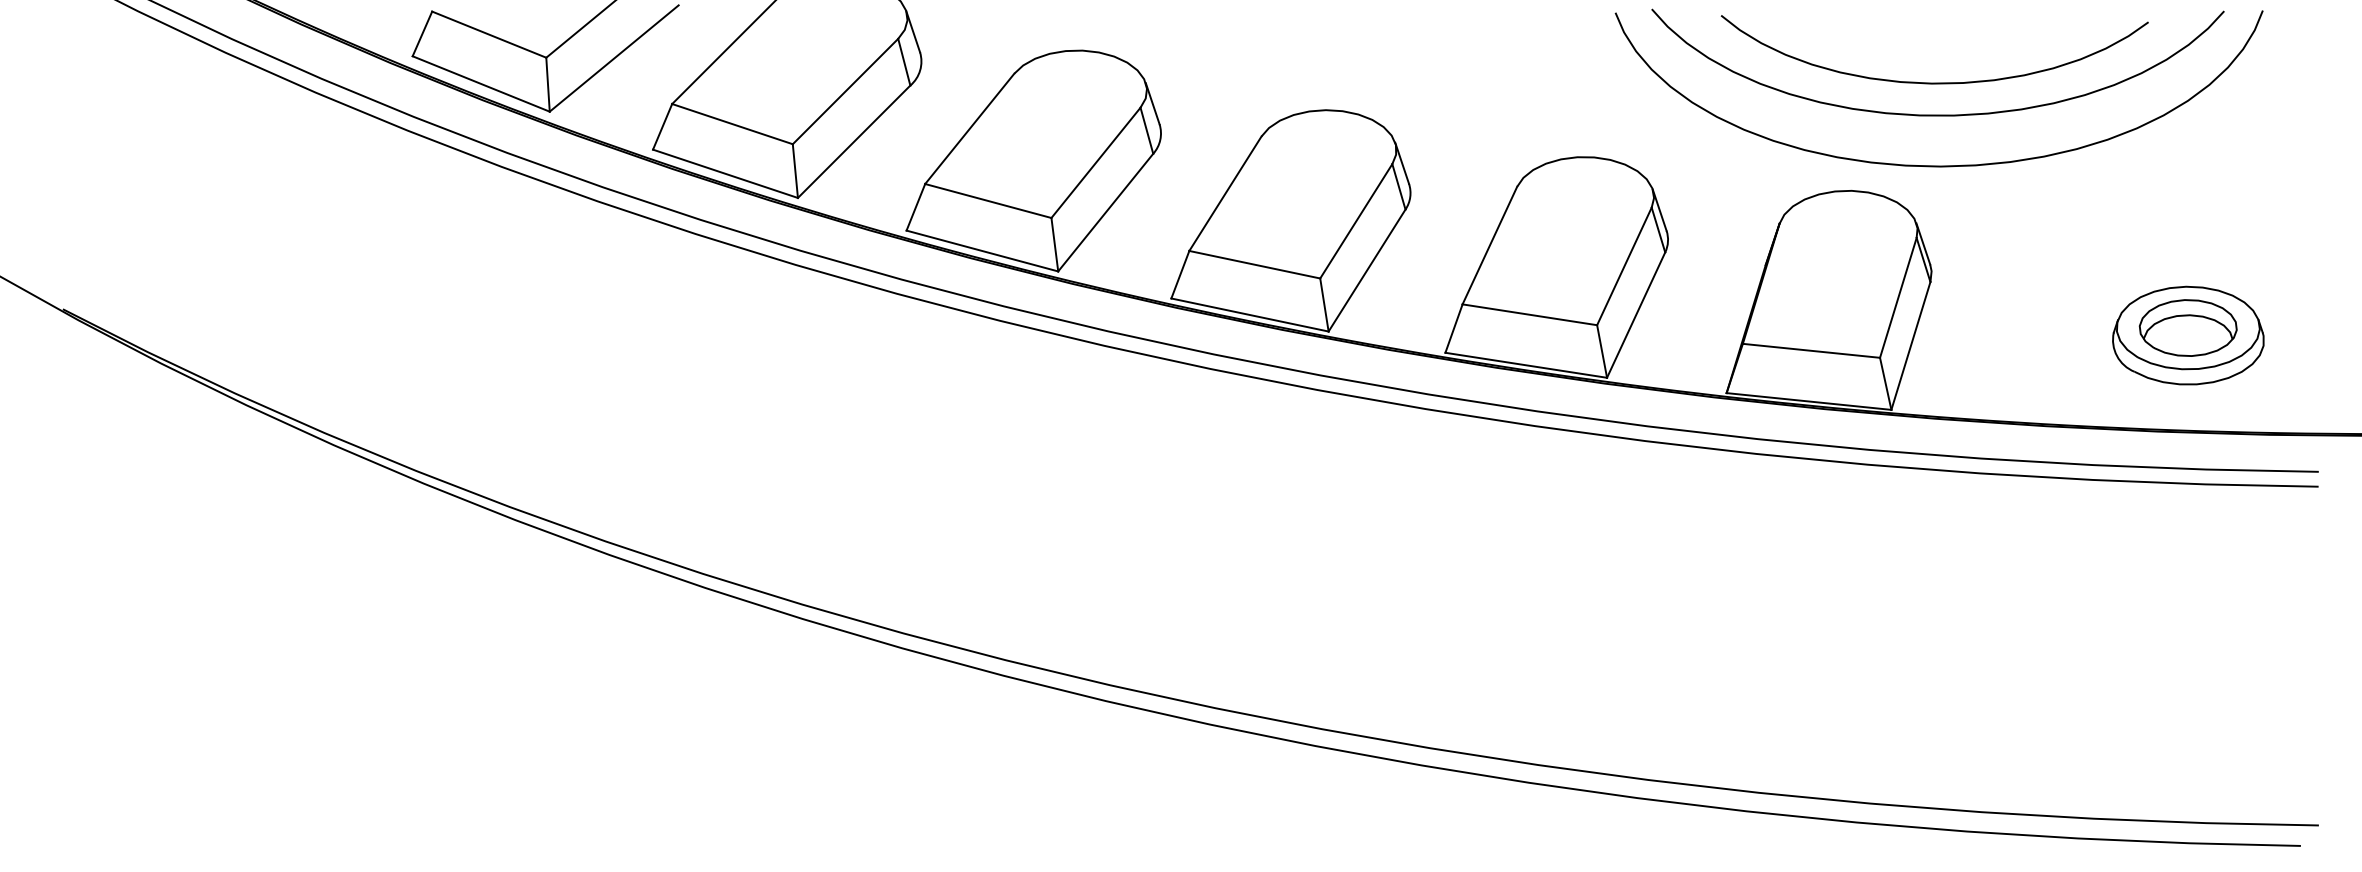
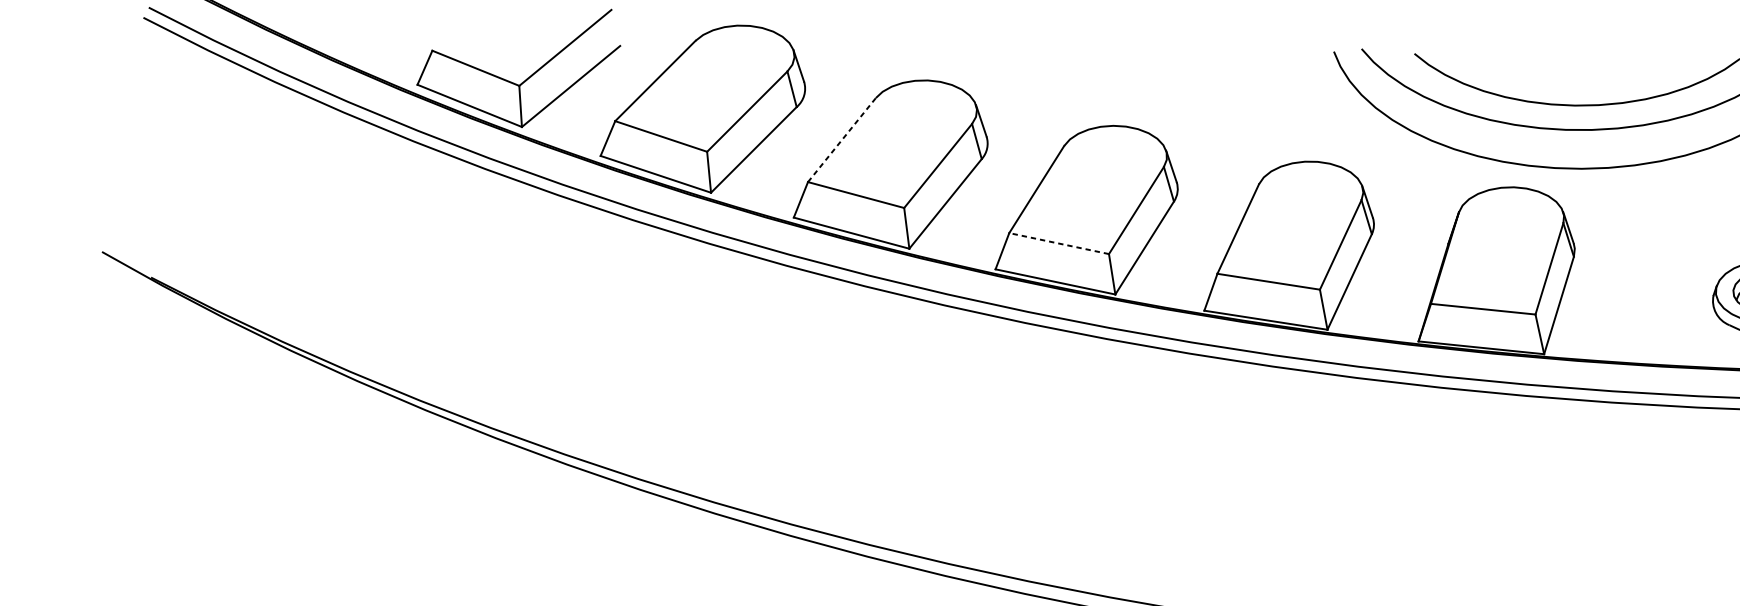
line: (969, 128) -> (841, 139), solid -> dashed
line: (1254, 264) -> (1058, 243), solid -> dashed

